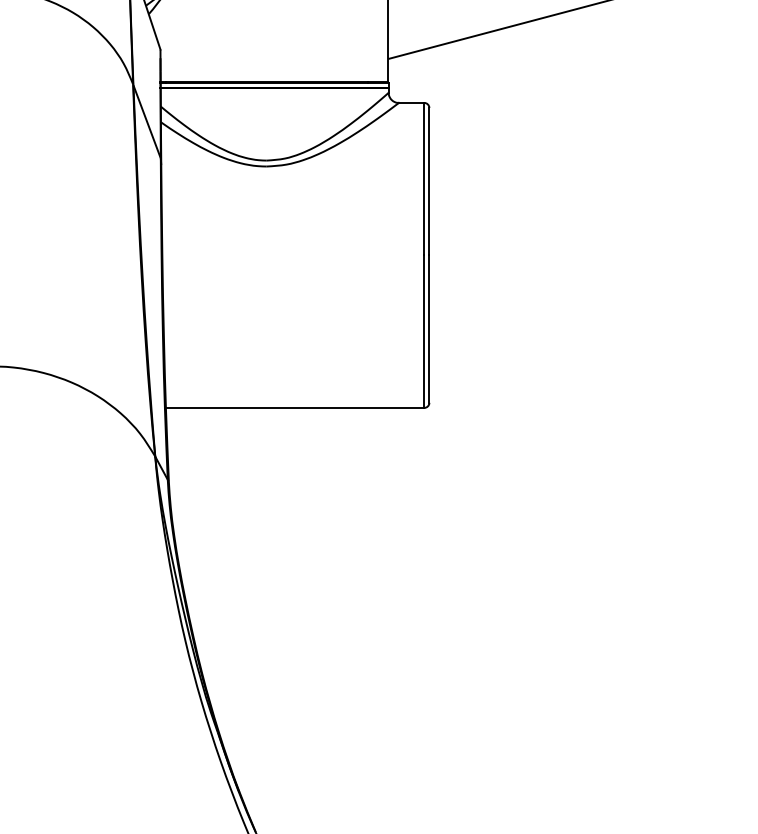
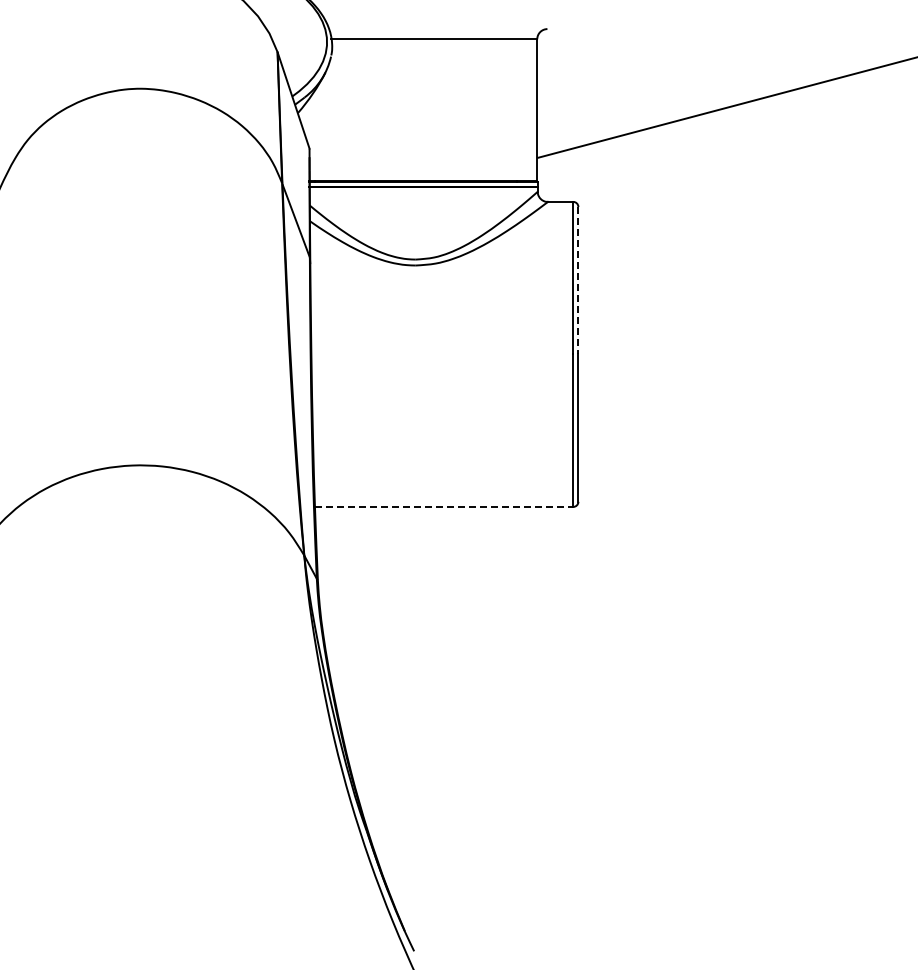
line: (429, 181) -> (578, 280), solid -> dashed
line: (295, 407) -> (444, 506), solid -> dashed

